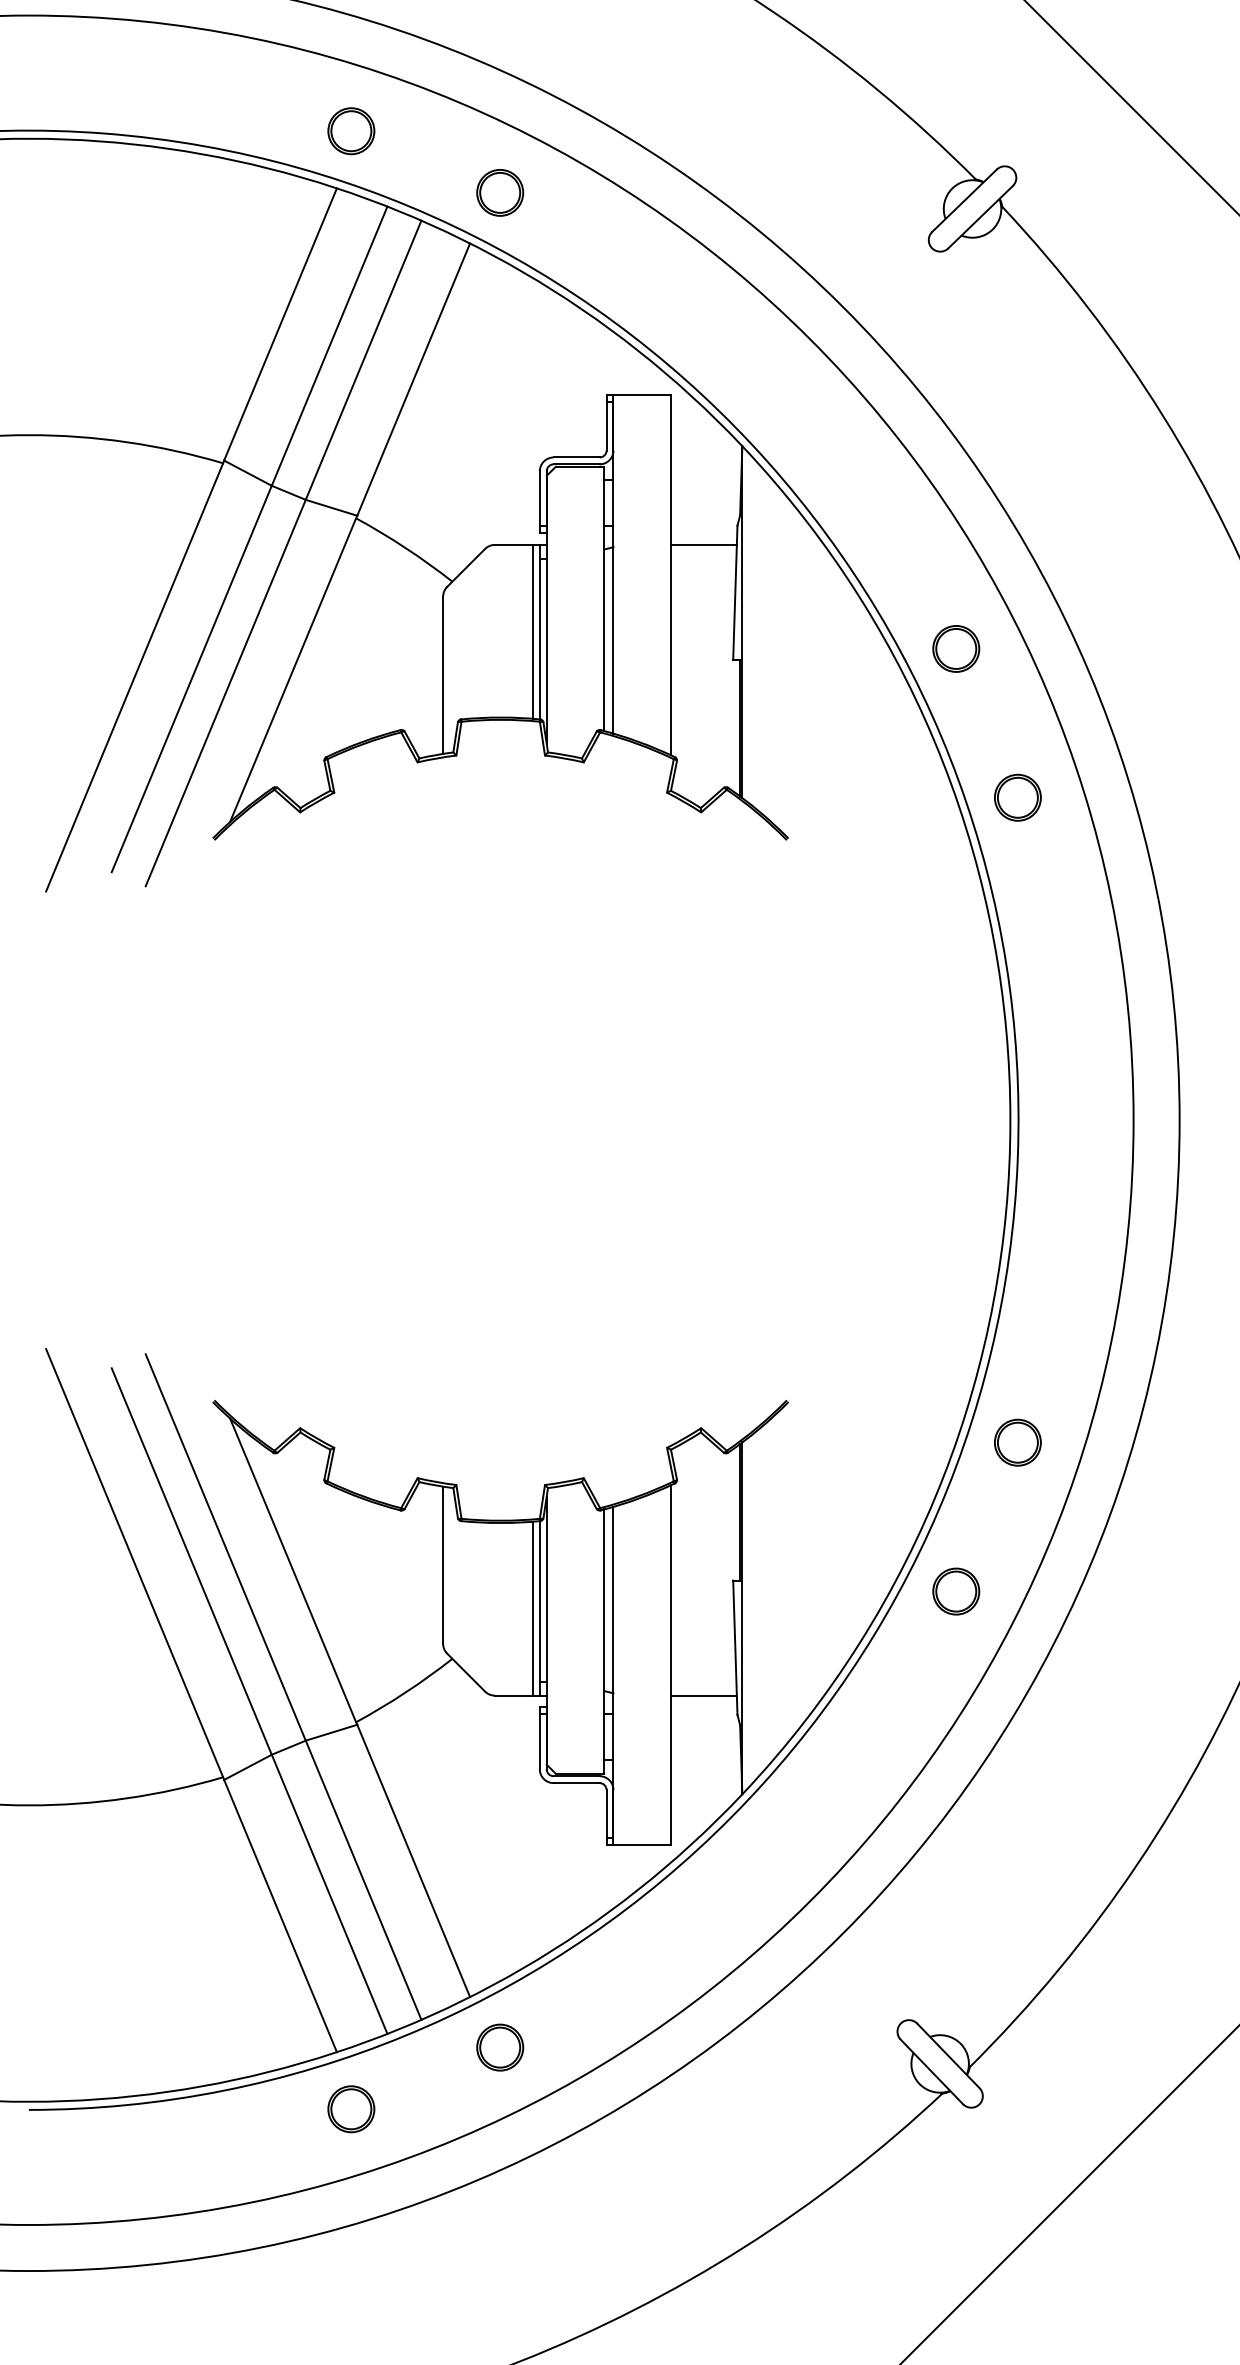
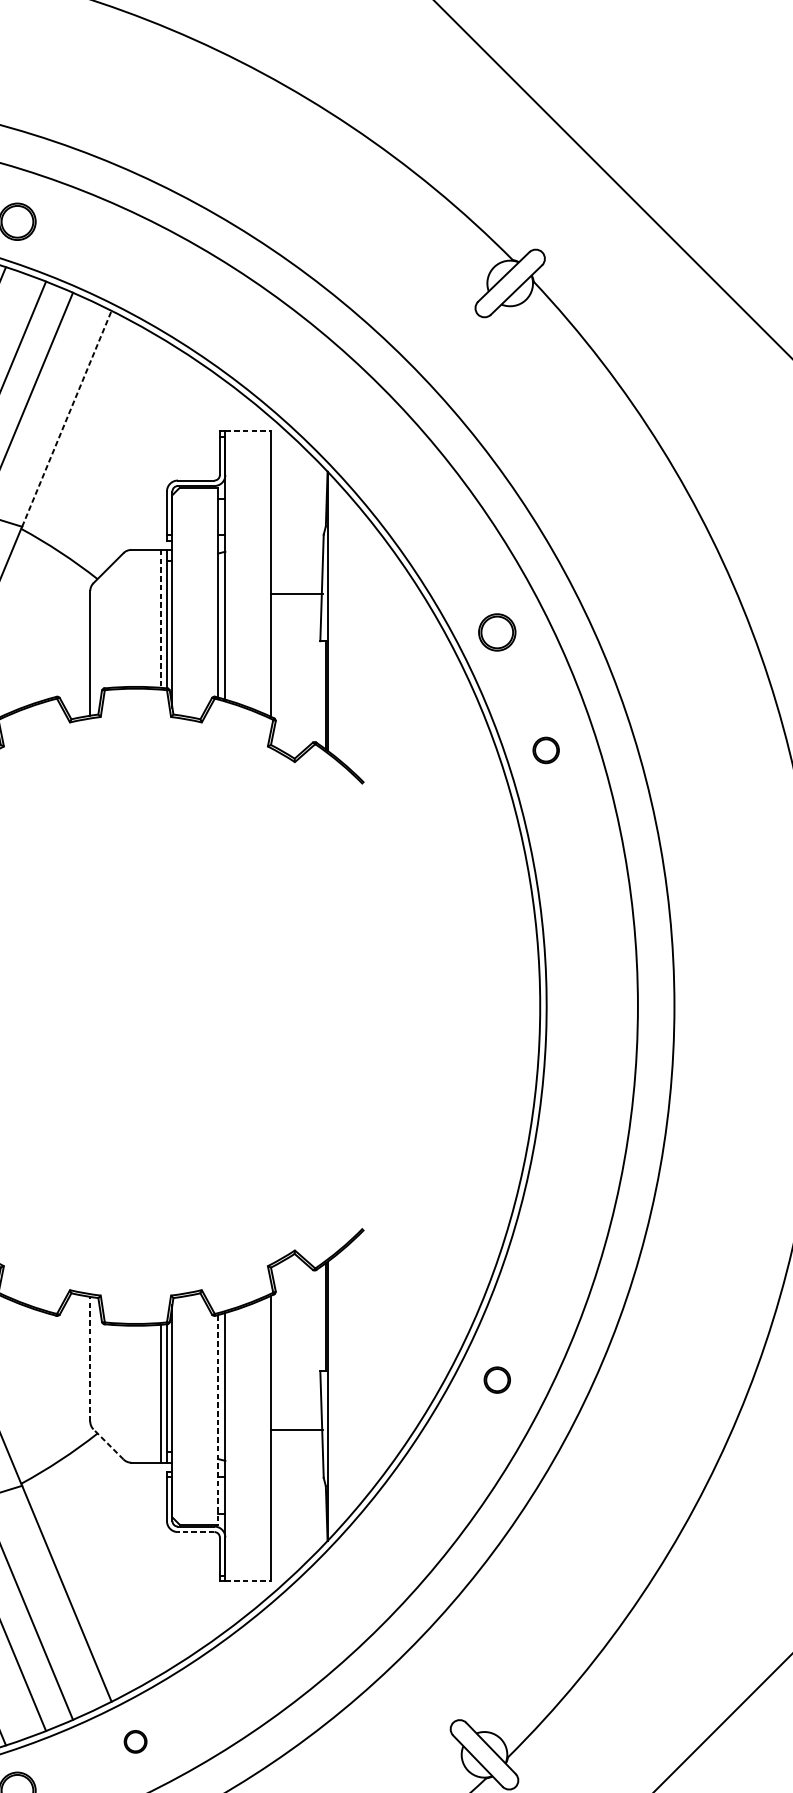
part: (500, 192) -> (135, 270), removed
line: (413, 379) -> (66, 418), solid -> dashed
line: (642, 395) -> (248, 431), solid -> dashed
line: (703, 544) -> (296, 593), moved
line: (532, 631) -> (161, 618), solid -> dashed
part: (1017, 797) -> (545, 750), size x0.7
part: (1017, 1442) -> (545, 1261), removed
line: (443, 1565) -> (90, 1359), solid -> dashed
part: (956, 1591) -> (497, 1380), size x0.7
line: (604, 1642) -> (218, 1420), solid -> dashed
line: (466, 1672) -> (108, 1444), solid -> dashed
line: (703, 1695) -> (296, 1430), moved
line: (576, 1783) -> (196, 1532), solid -> dashed
line: (642, 1845) -> (248, 1581), solid -> dashed
part: (500, 2047) -> (135, 1741), size x0.6

